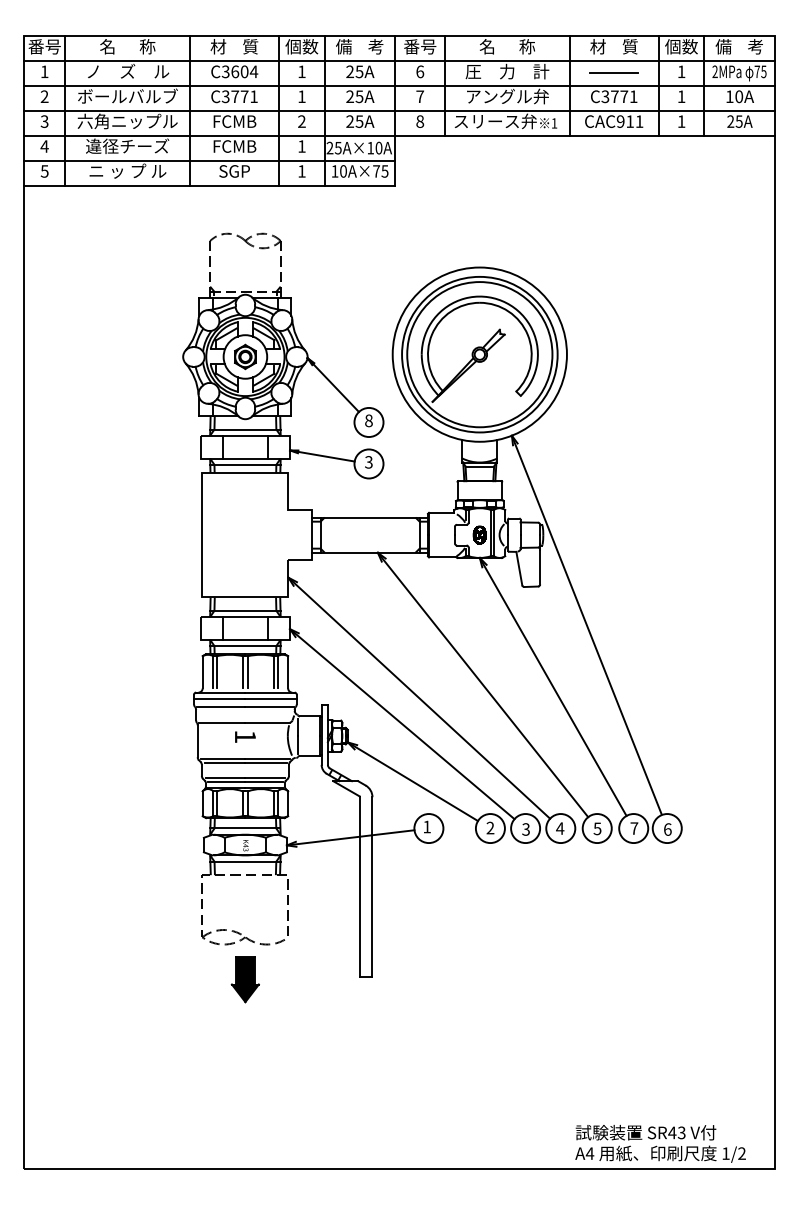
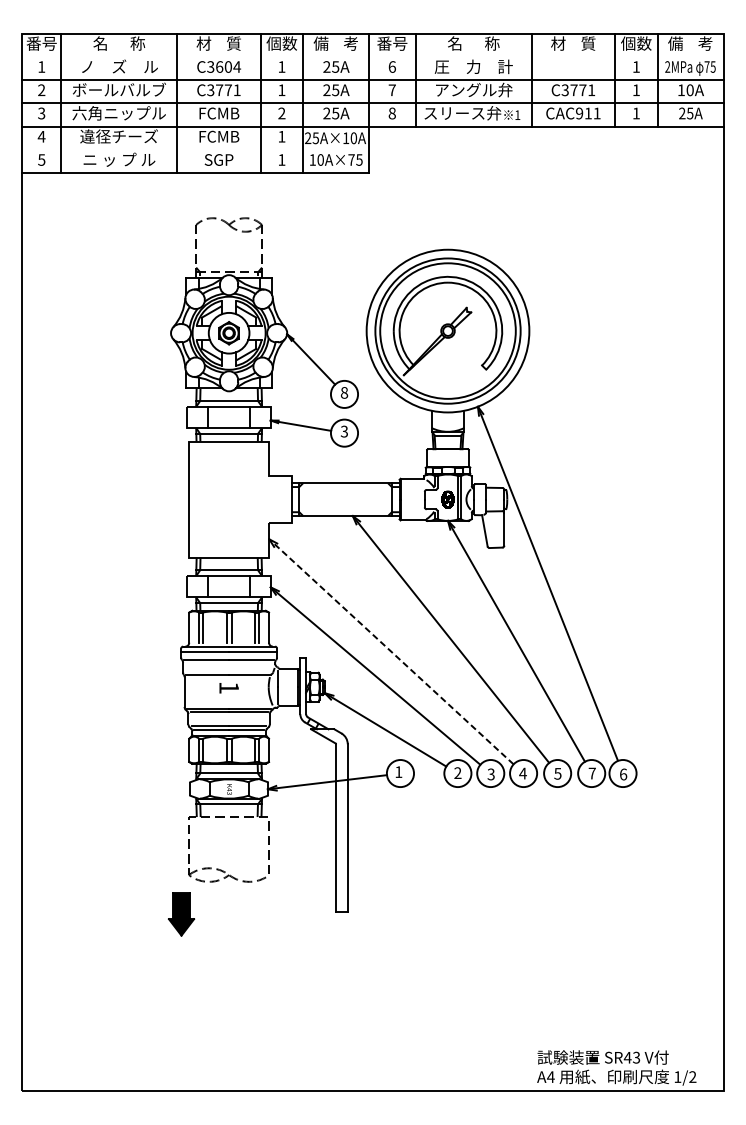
line: (399, 61) -> (373, 57), removed
line: (613, 72) -> (572, 67), removed
line: (209, 160) -> (195, 149), removed
line: (419, 698) -> (391, 652), solid -> dashed
part: (244, 979) -> (180, 914), moved

